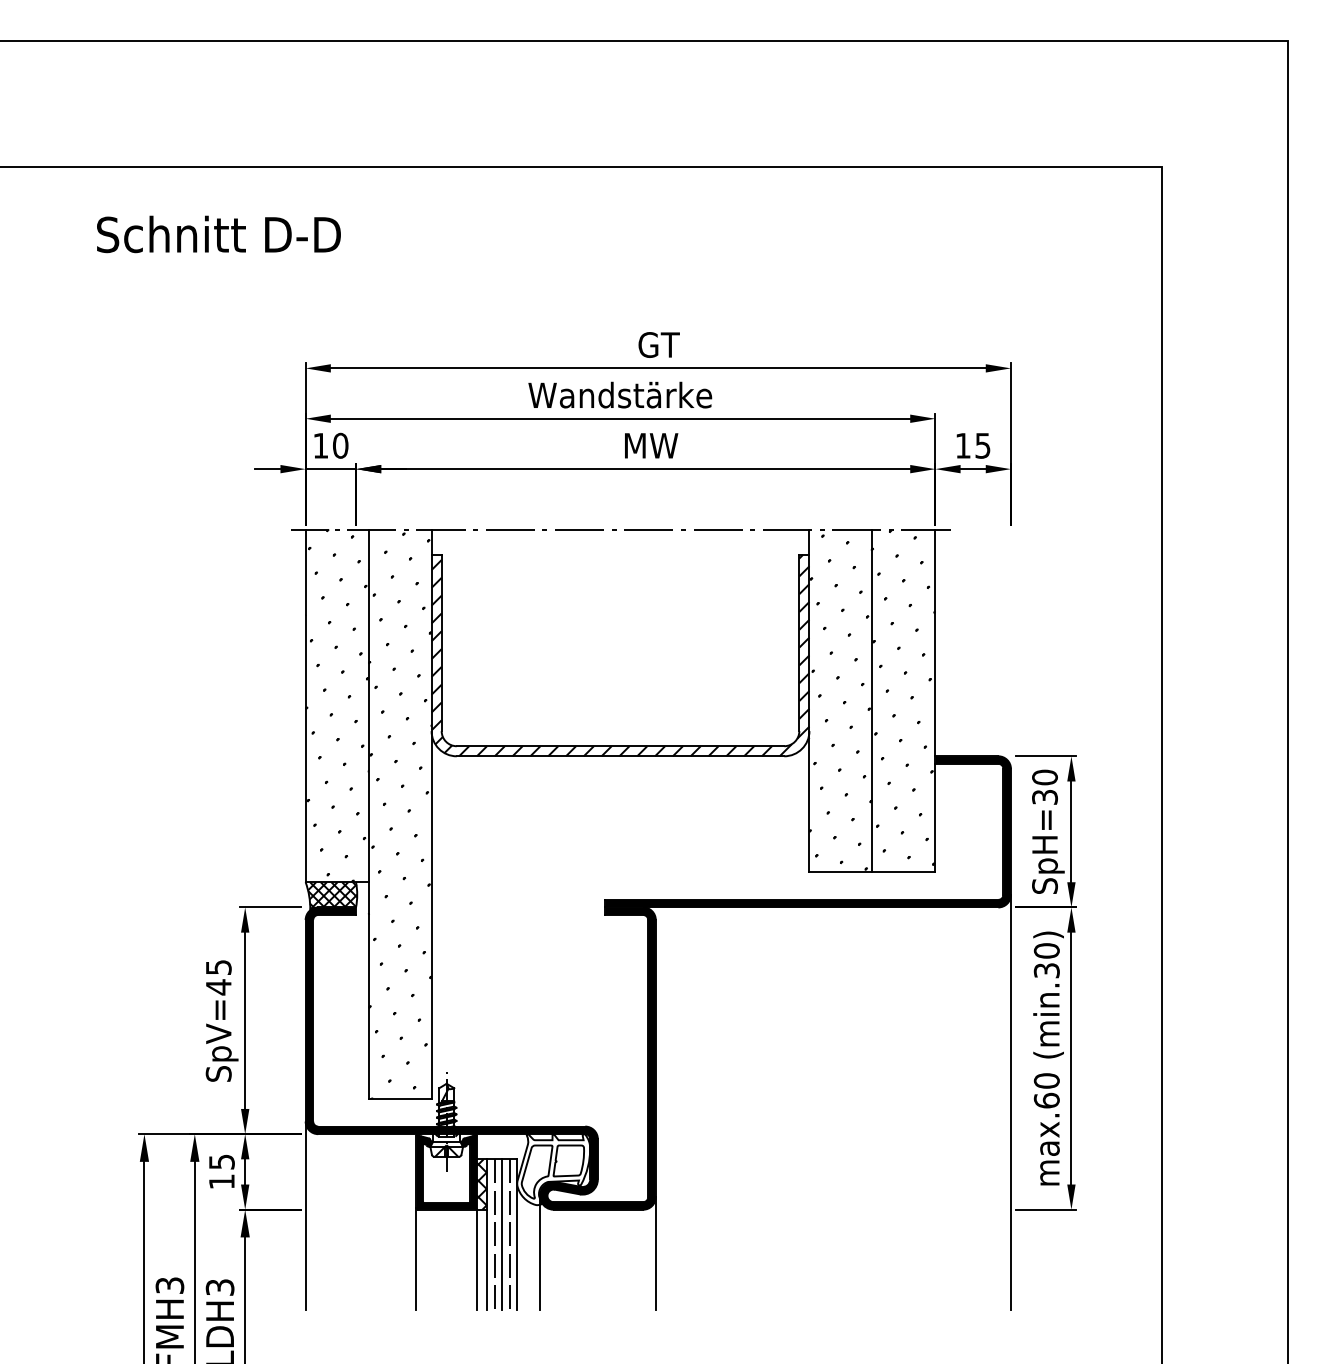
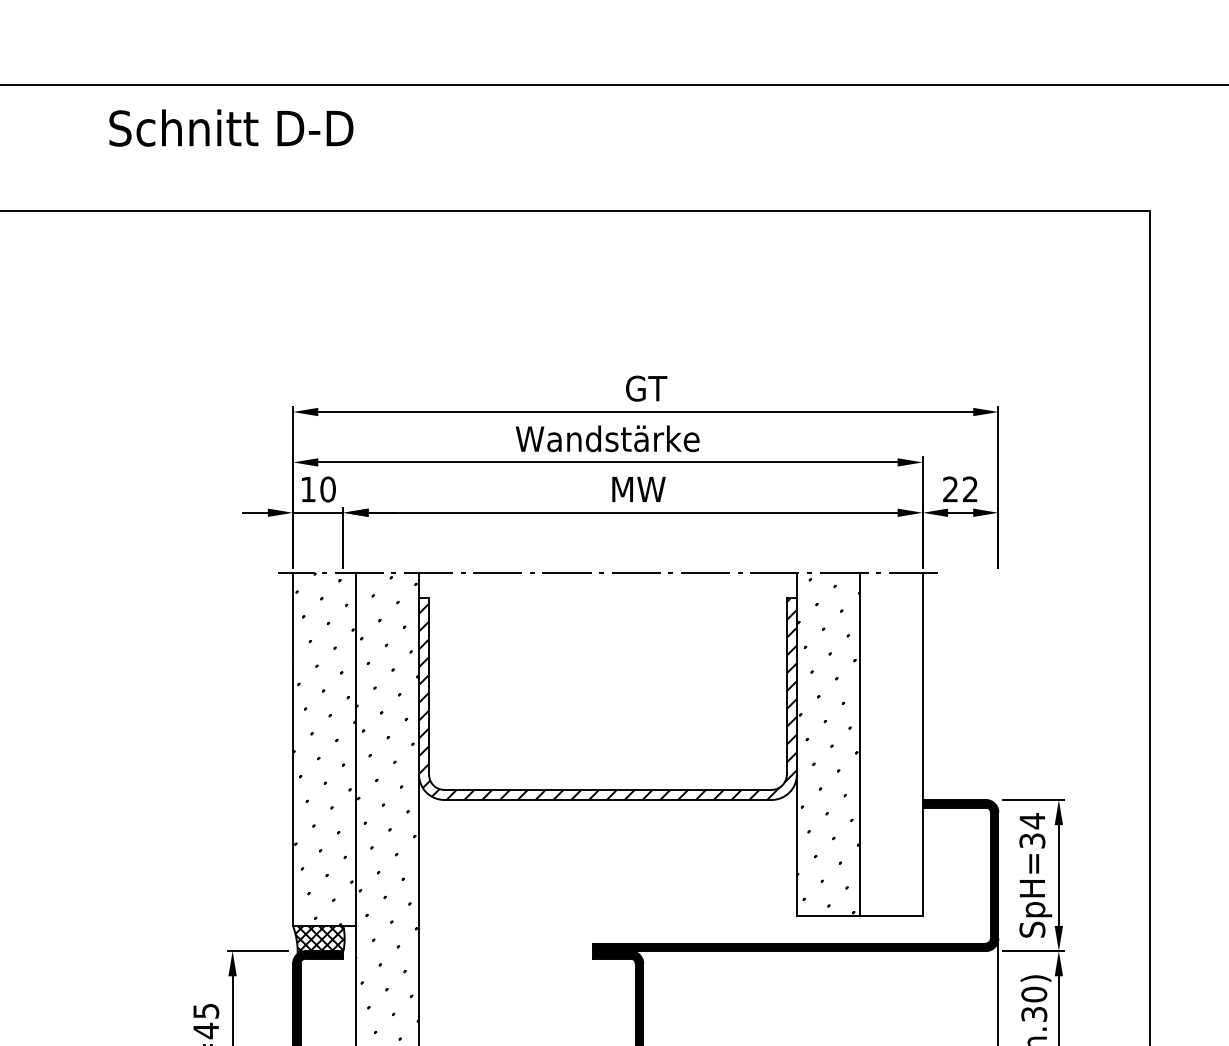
text: (218, 234) -> (230, 128), moved
text: (972, 445) -> (959, 489), 15 -> 22
hatch: (903, 697) -> (890, 741), removed
text: (1044, 777) -> (1031, 821), SpH=30 -> SpH=34

